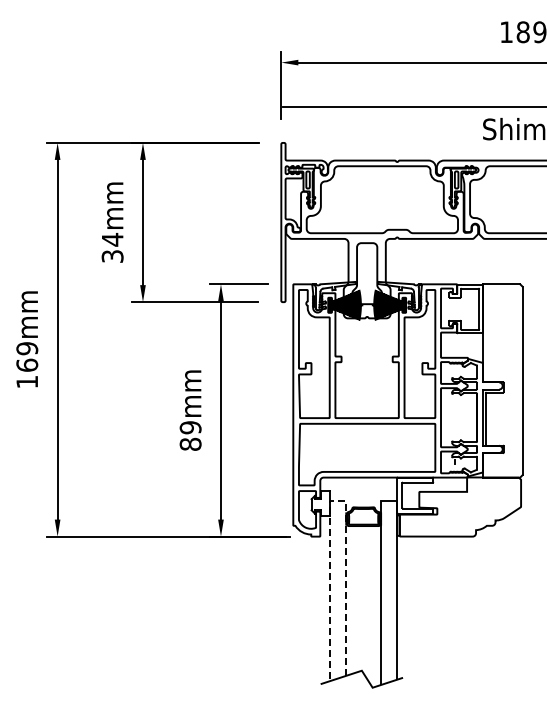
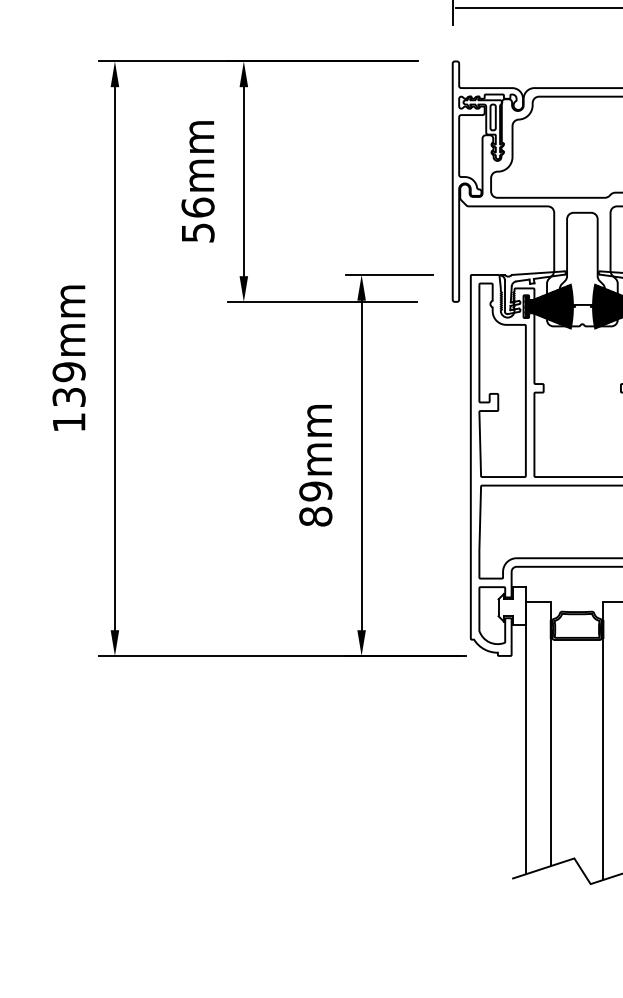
text: (112, 247) -> (197, 219), 34mm -> 56mm
text: (27, 364) -> (69, 396), 169mm -> 139mm
line: (335, 500) -> (534, 601), dashed -> solid

